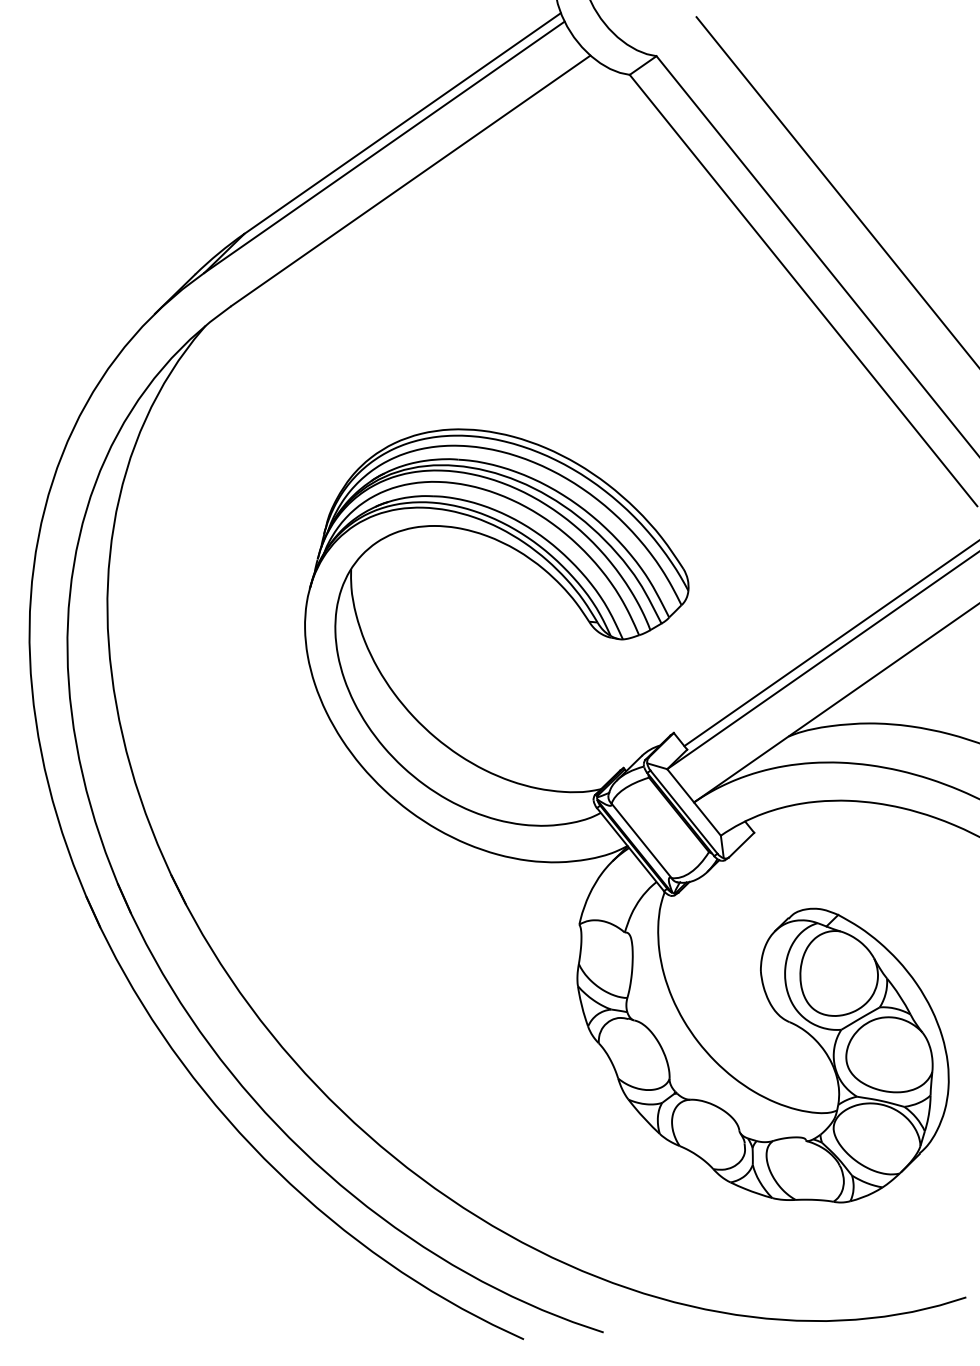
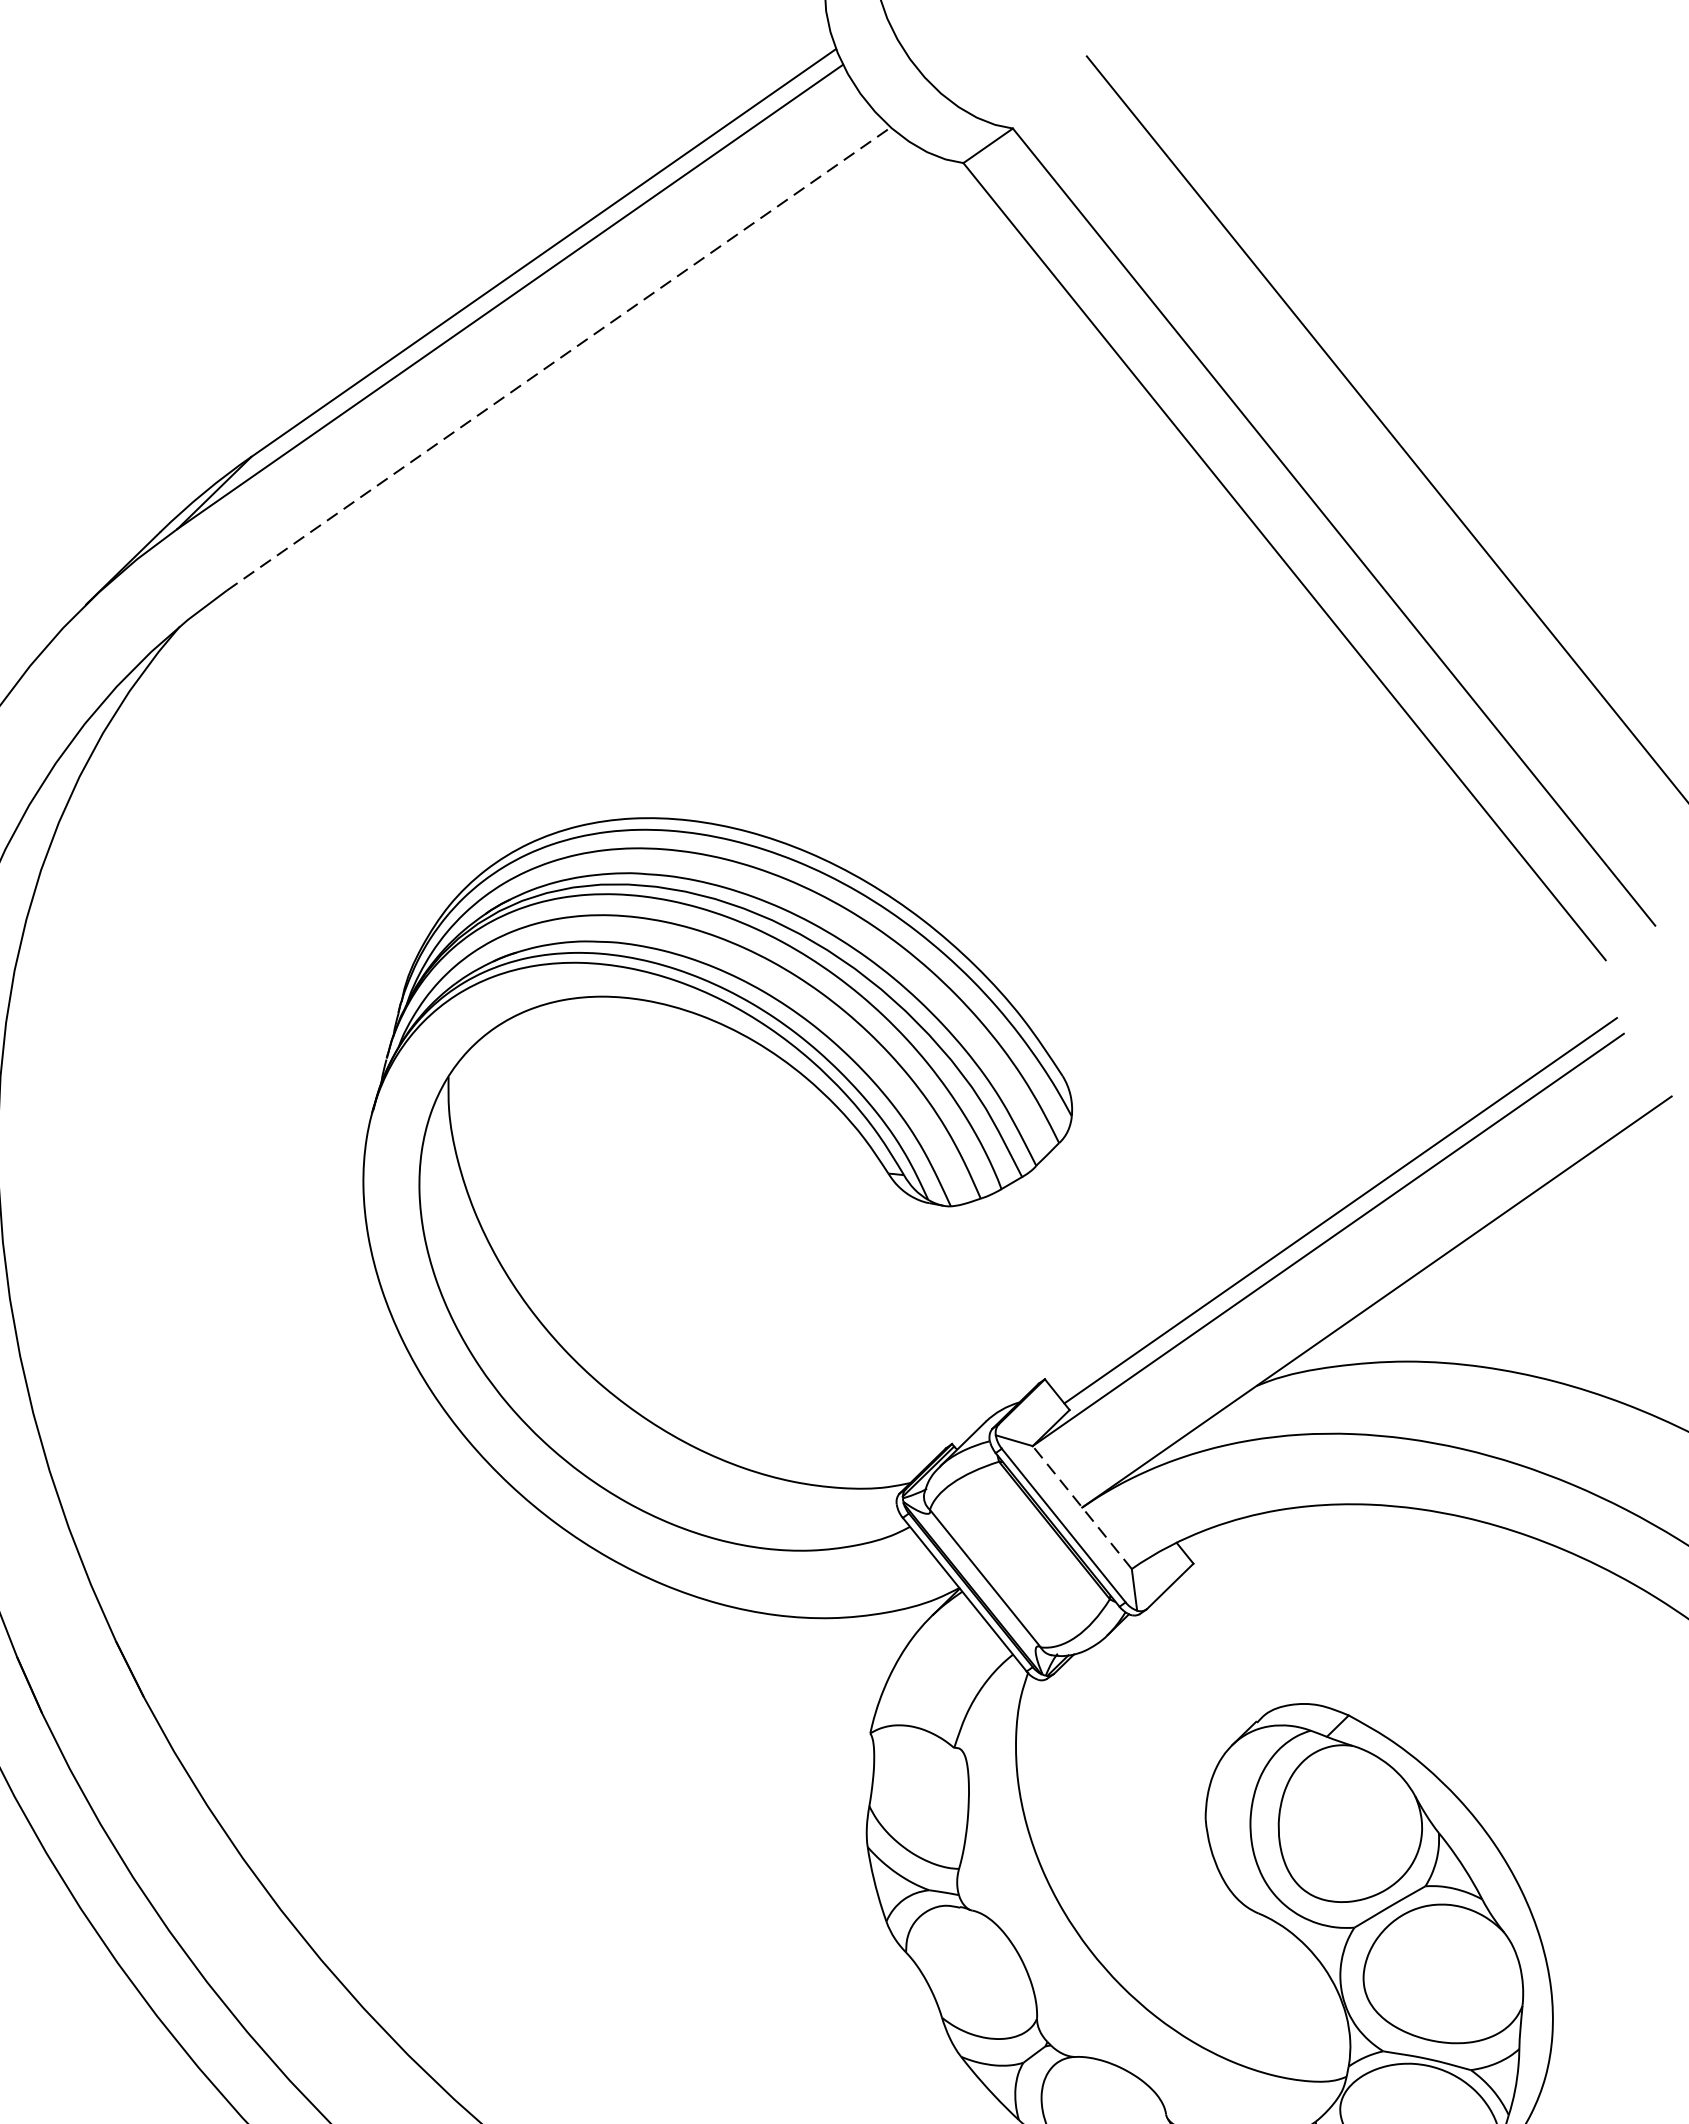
line: (411, 180) -> (560, 358), solid -> dashed
line: (694, 802) -> (1083, 1507), solid -> dashed

